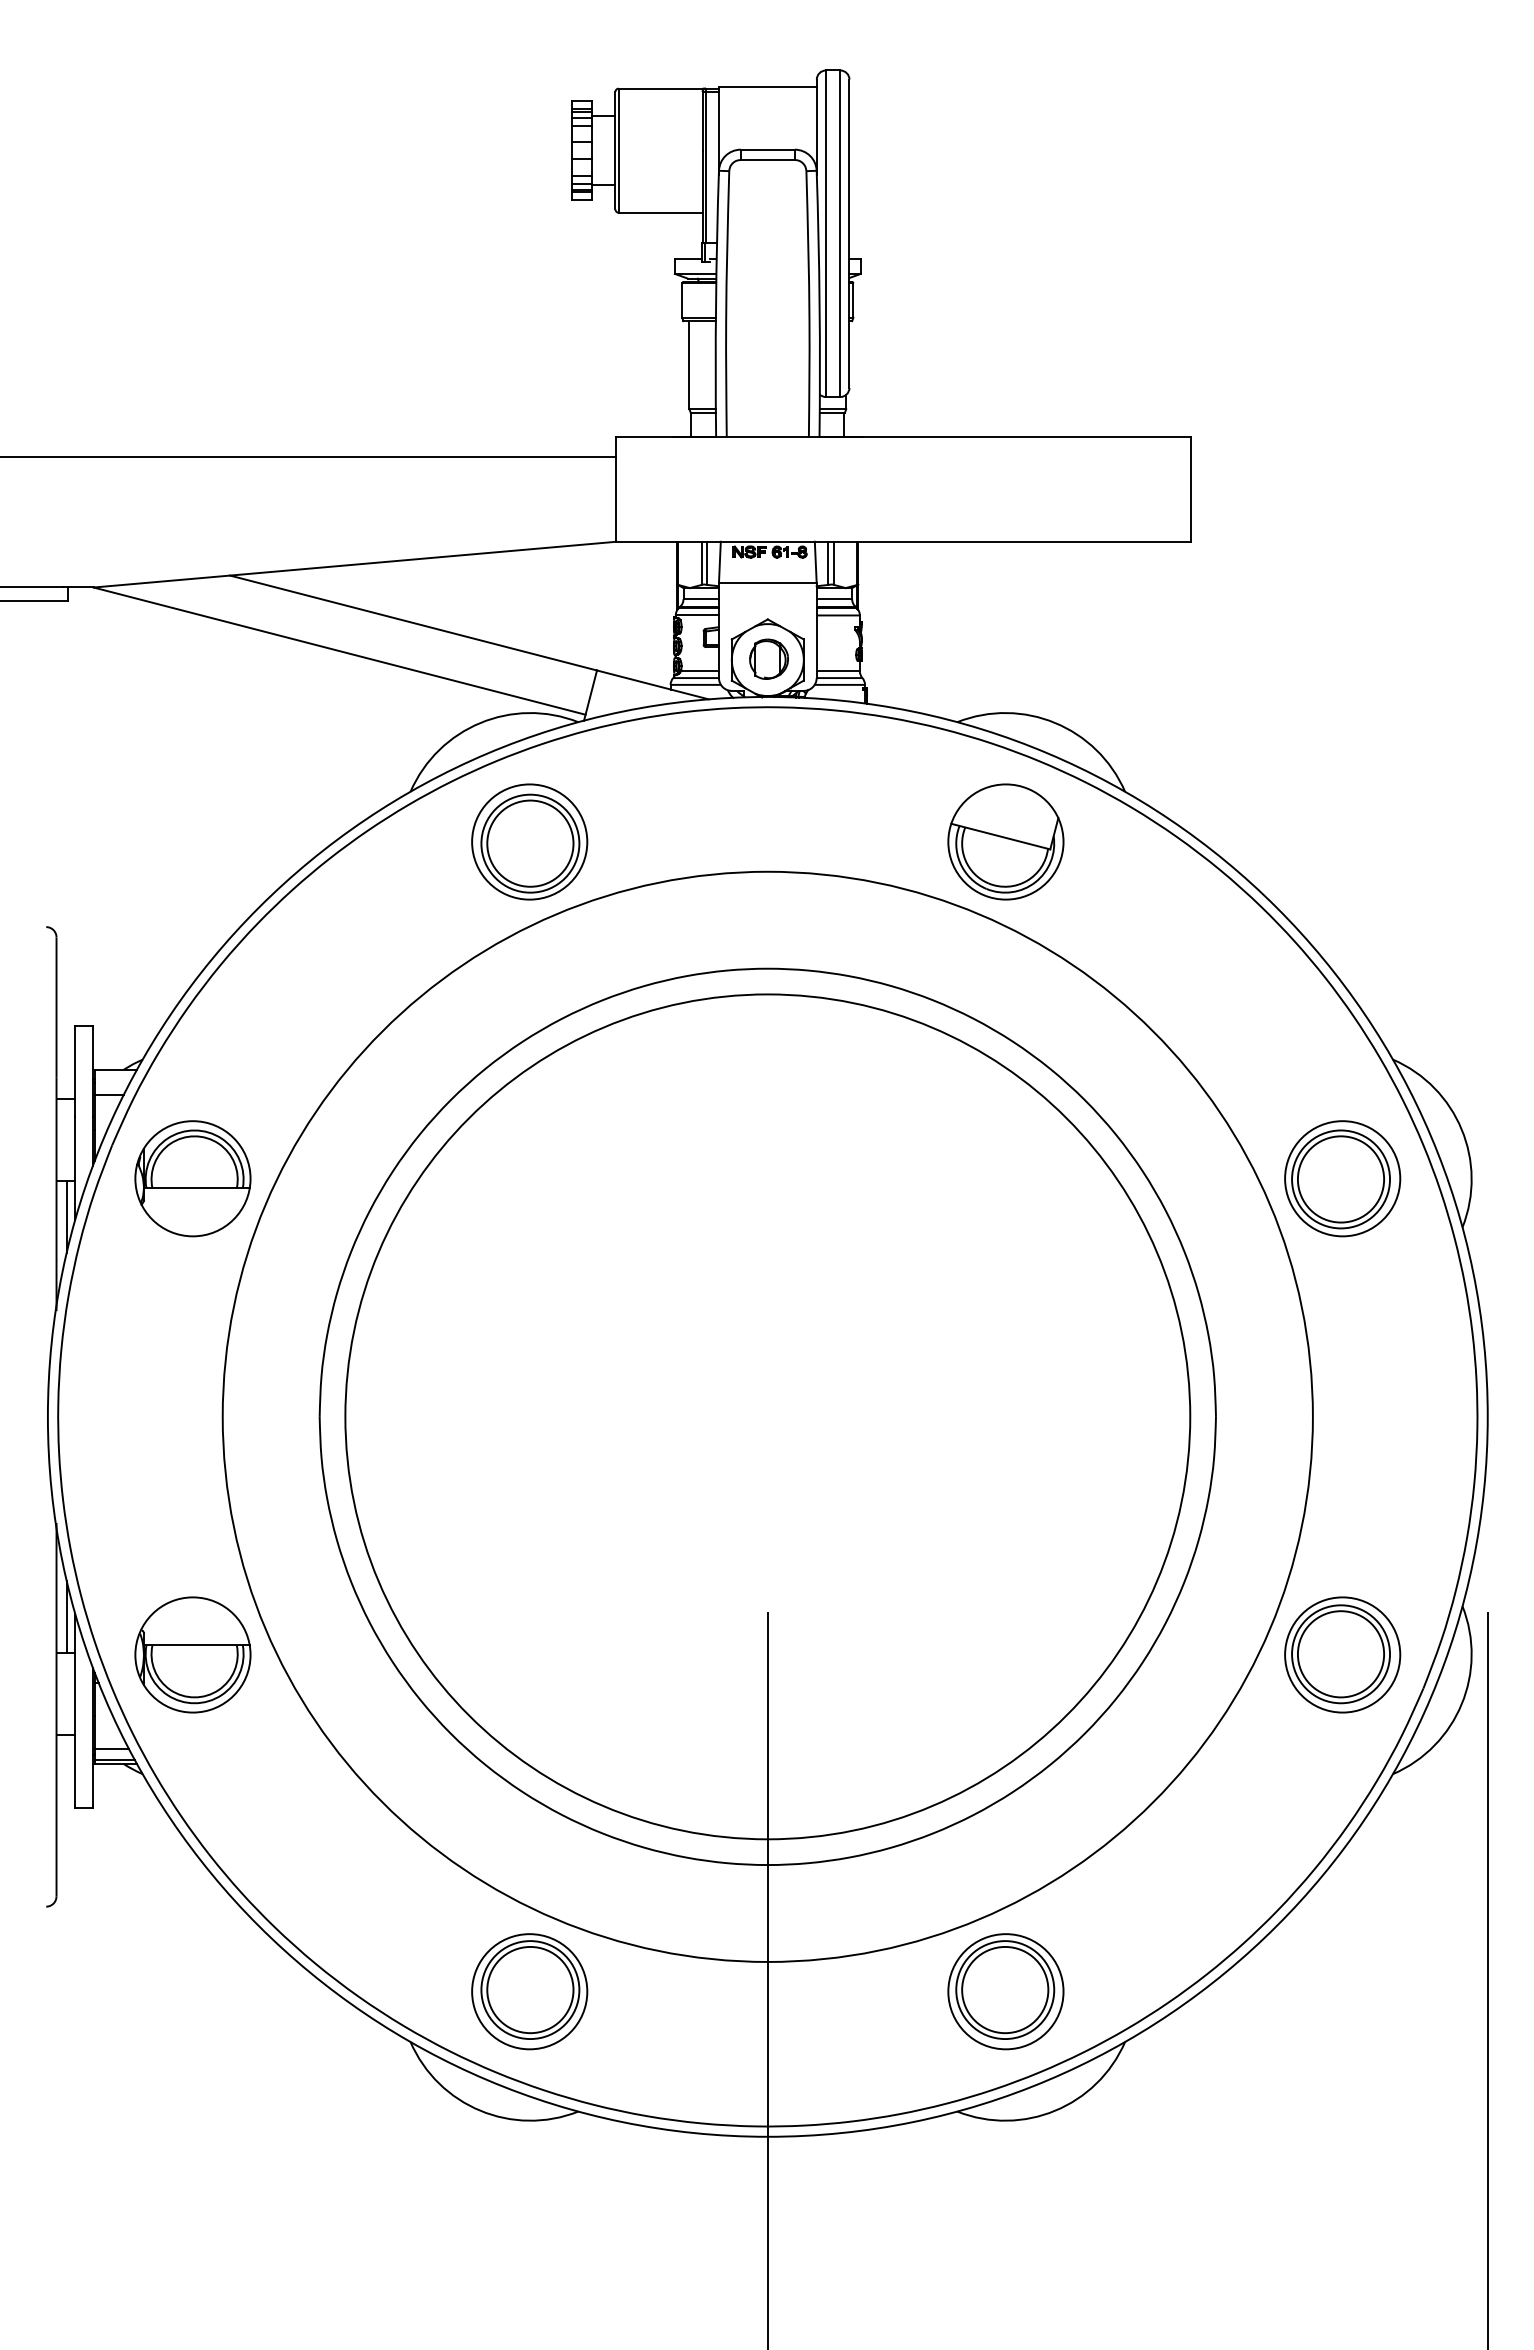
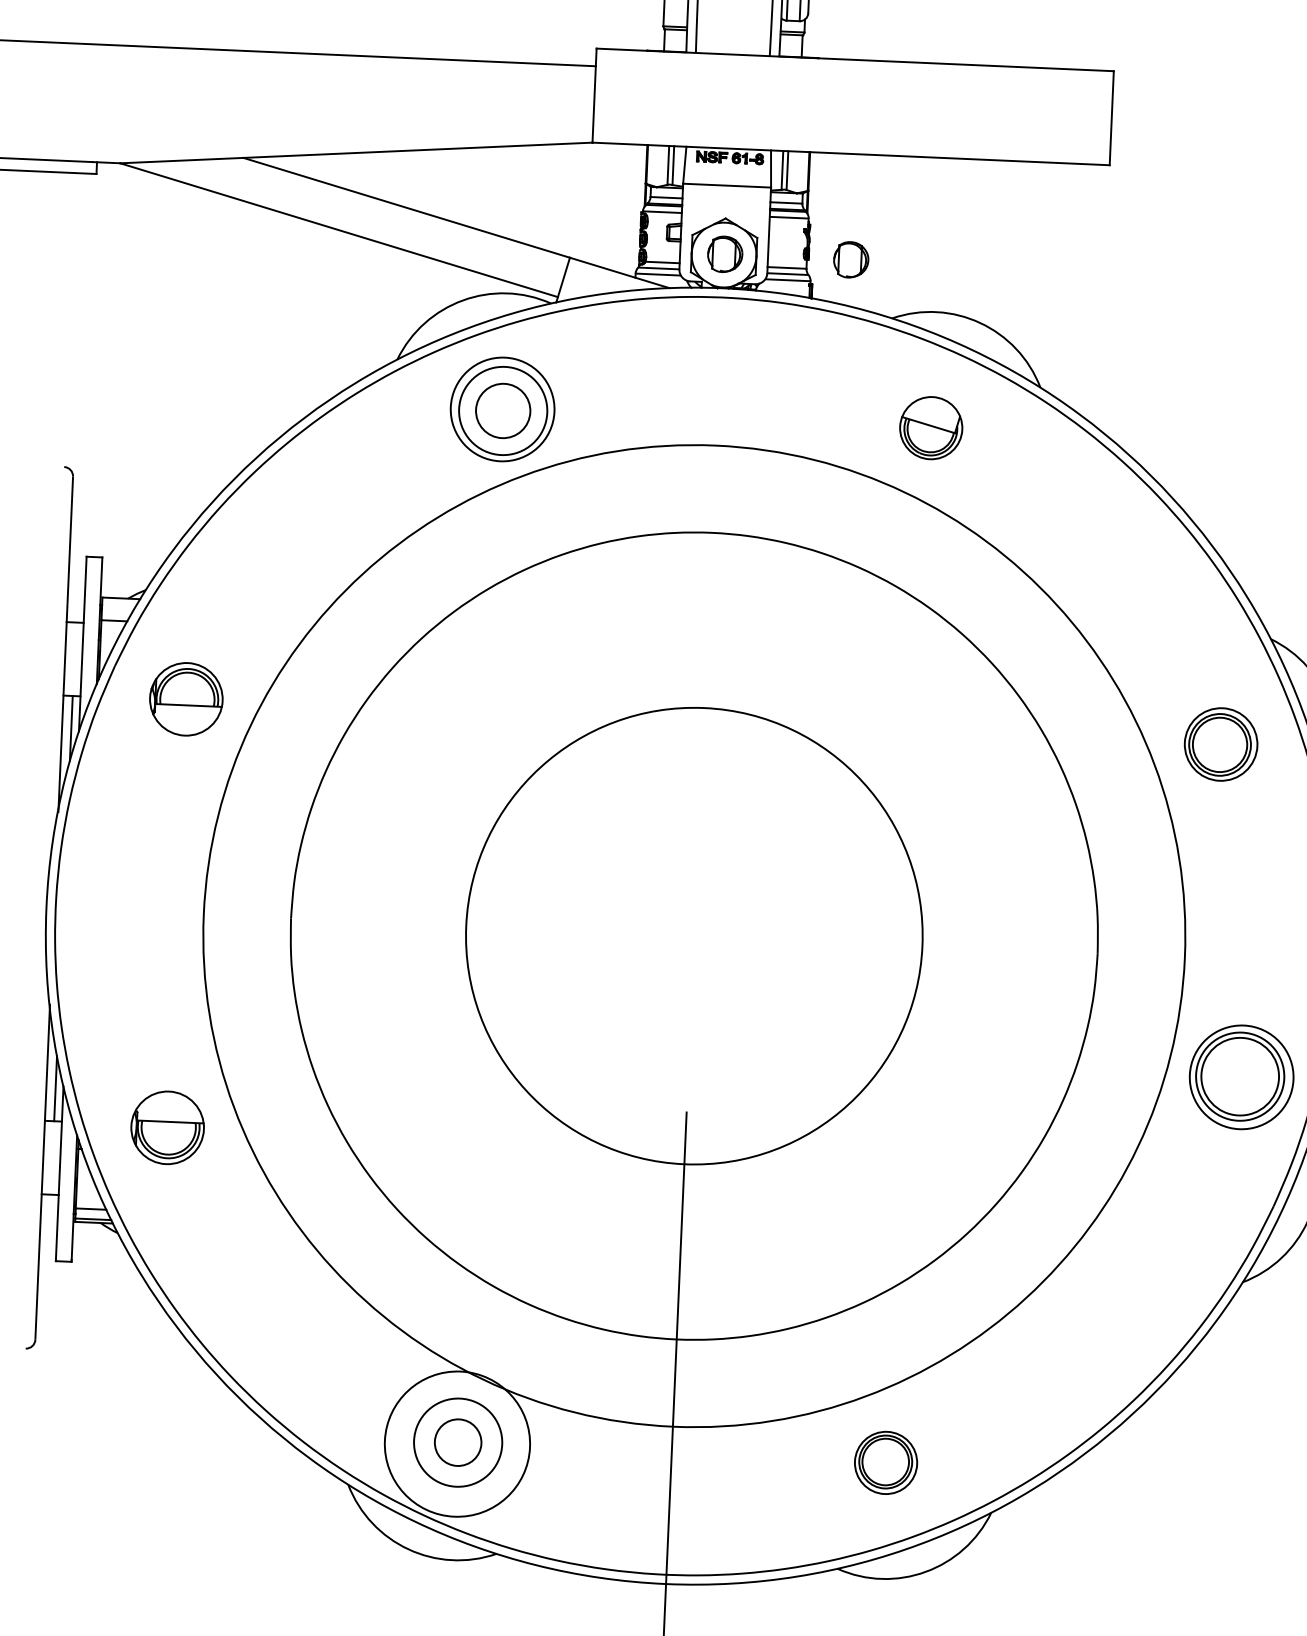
part: (908, 658) -> (850, 259), added
part: (1005, 841) -> (930, 427), size x0.6
circle: (530, 843) -> (503, 410), size x0.7
part: (192, 1178) -> (185, 699), size x0.7
part: (1342, 1178) -> (1220, 744), size x0.7
circle: (767, 1416) -> (694, 935), size x0.6
part: (192, 1654) -> (167, 1127), size x0.7
part: (1342, 1654) -> (1241, 1076), moved
circle: (530, 1989) -> (458, 1442), size x0.6
circle: (529, 1991) -> (457, 1443), size x1.4
part: (1005, 1991) -> (885, 1462), size x0.6

